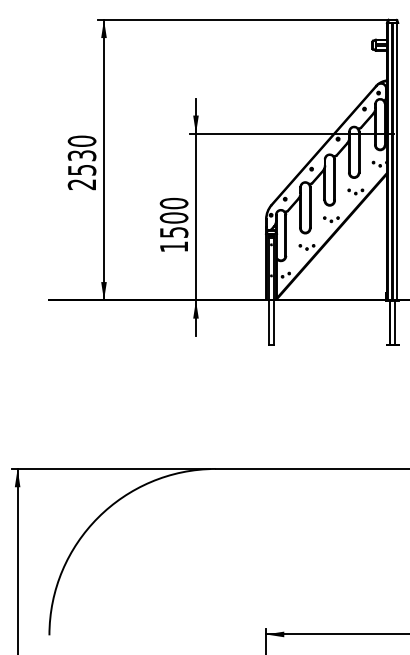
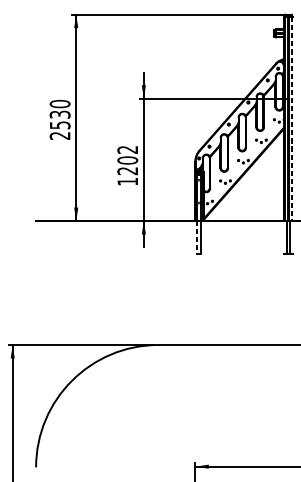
line: (397, 161) -> (292, 118), solid -> dashed
text: (173, 217) -> (127, 160), 1500 -> 1202
line: (268, 323) -> (197, 238), solid -> dashed

